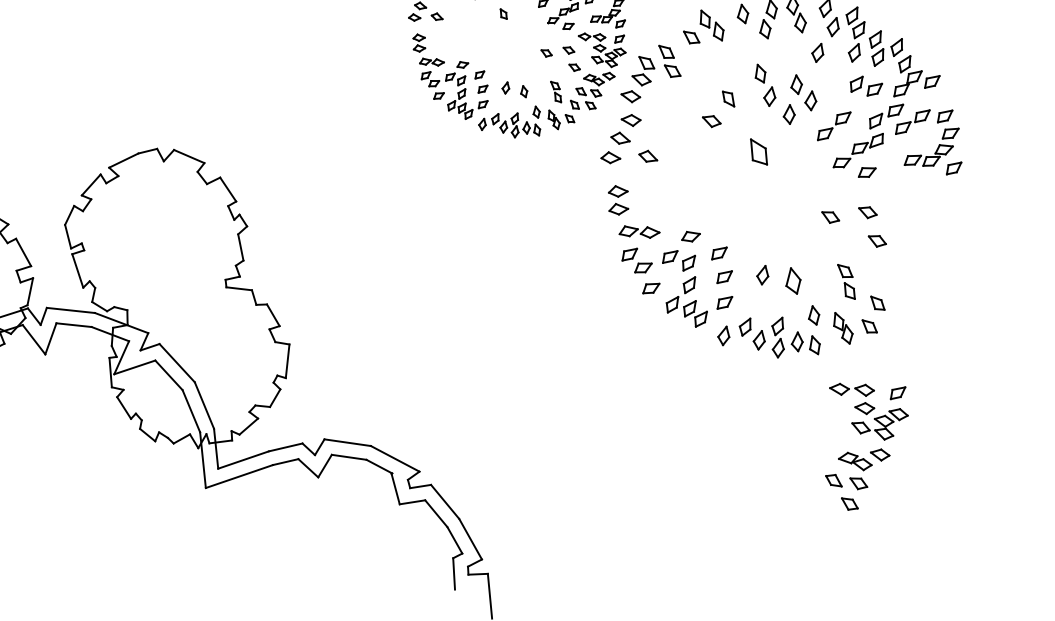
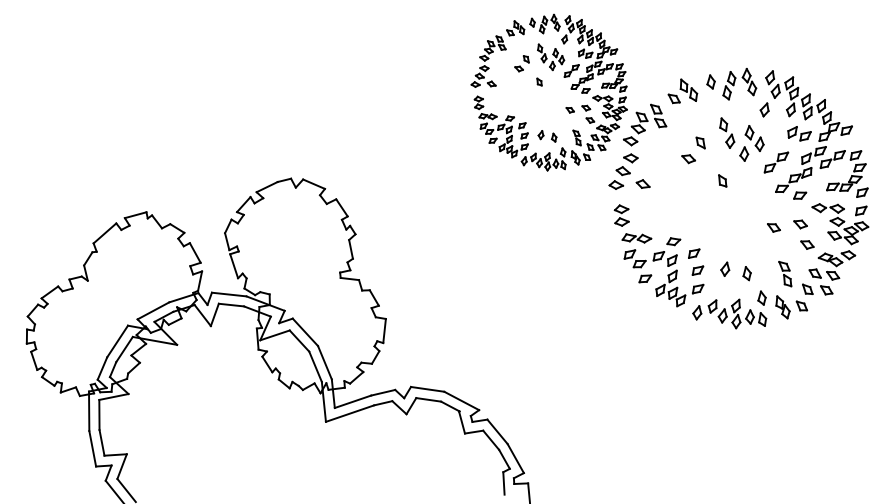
part: (758, 151) -> (722, 180), size x0.62
part: (792, 281) -> (746, 273), size x0.71
part: (866, 447) -> (838, 249), moved

